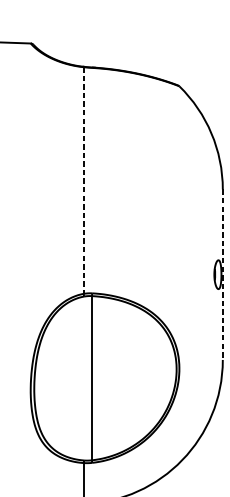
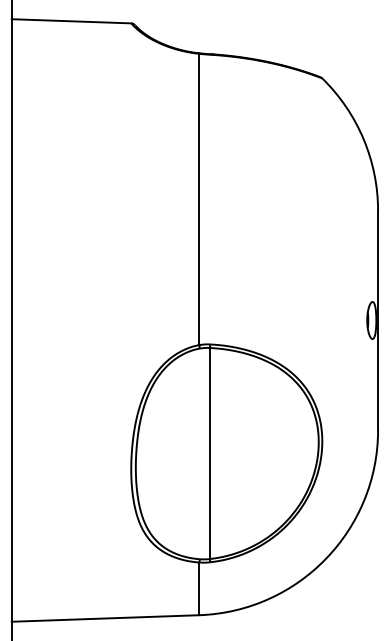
line: (83, 180) -> (199, 199), dashed -> solid
line: (223, 274) -> (378, 320), dashed -> solid

